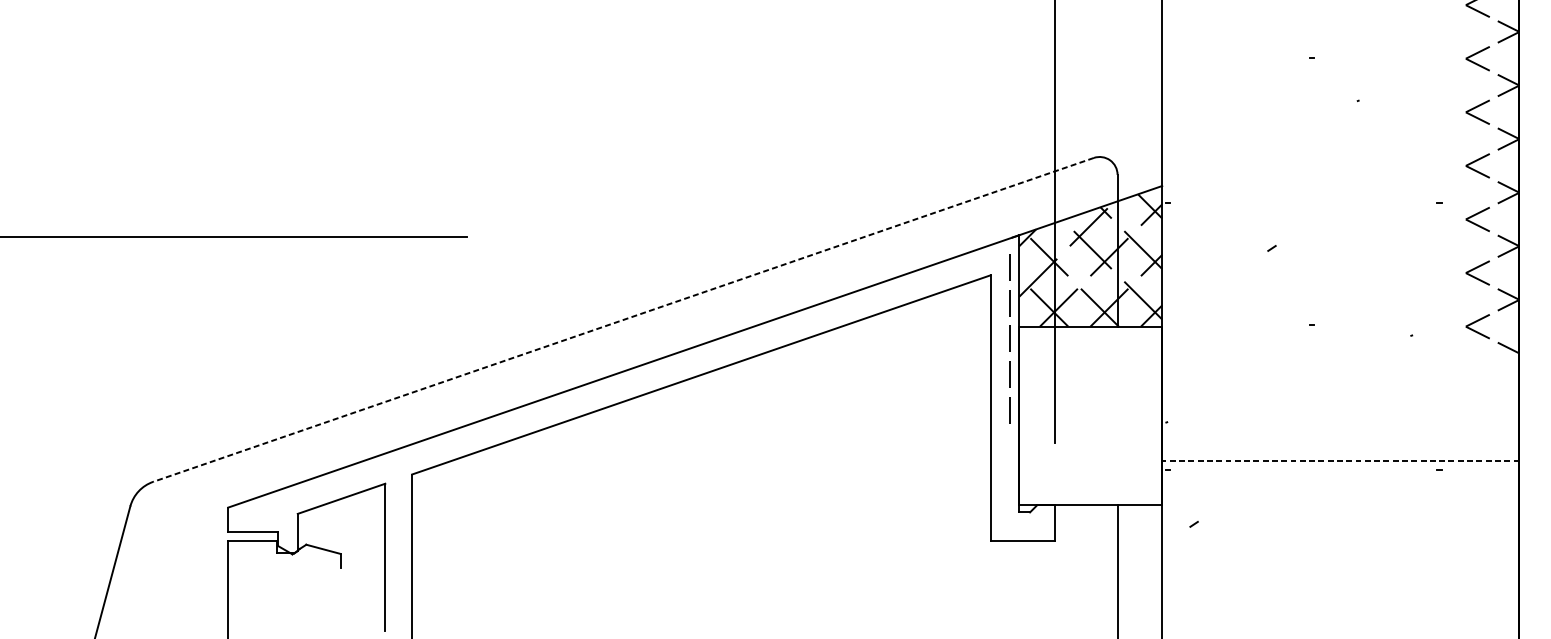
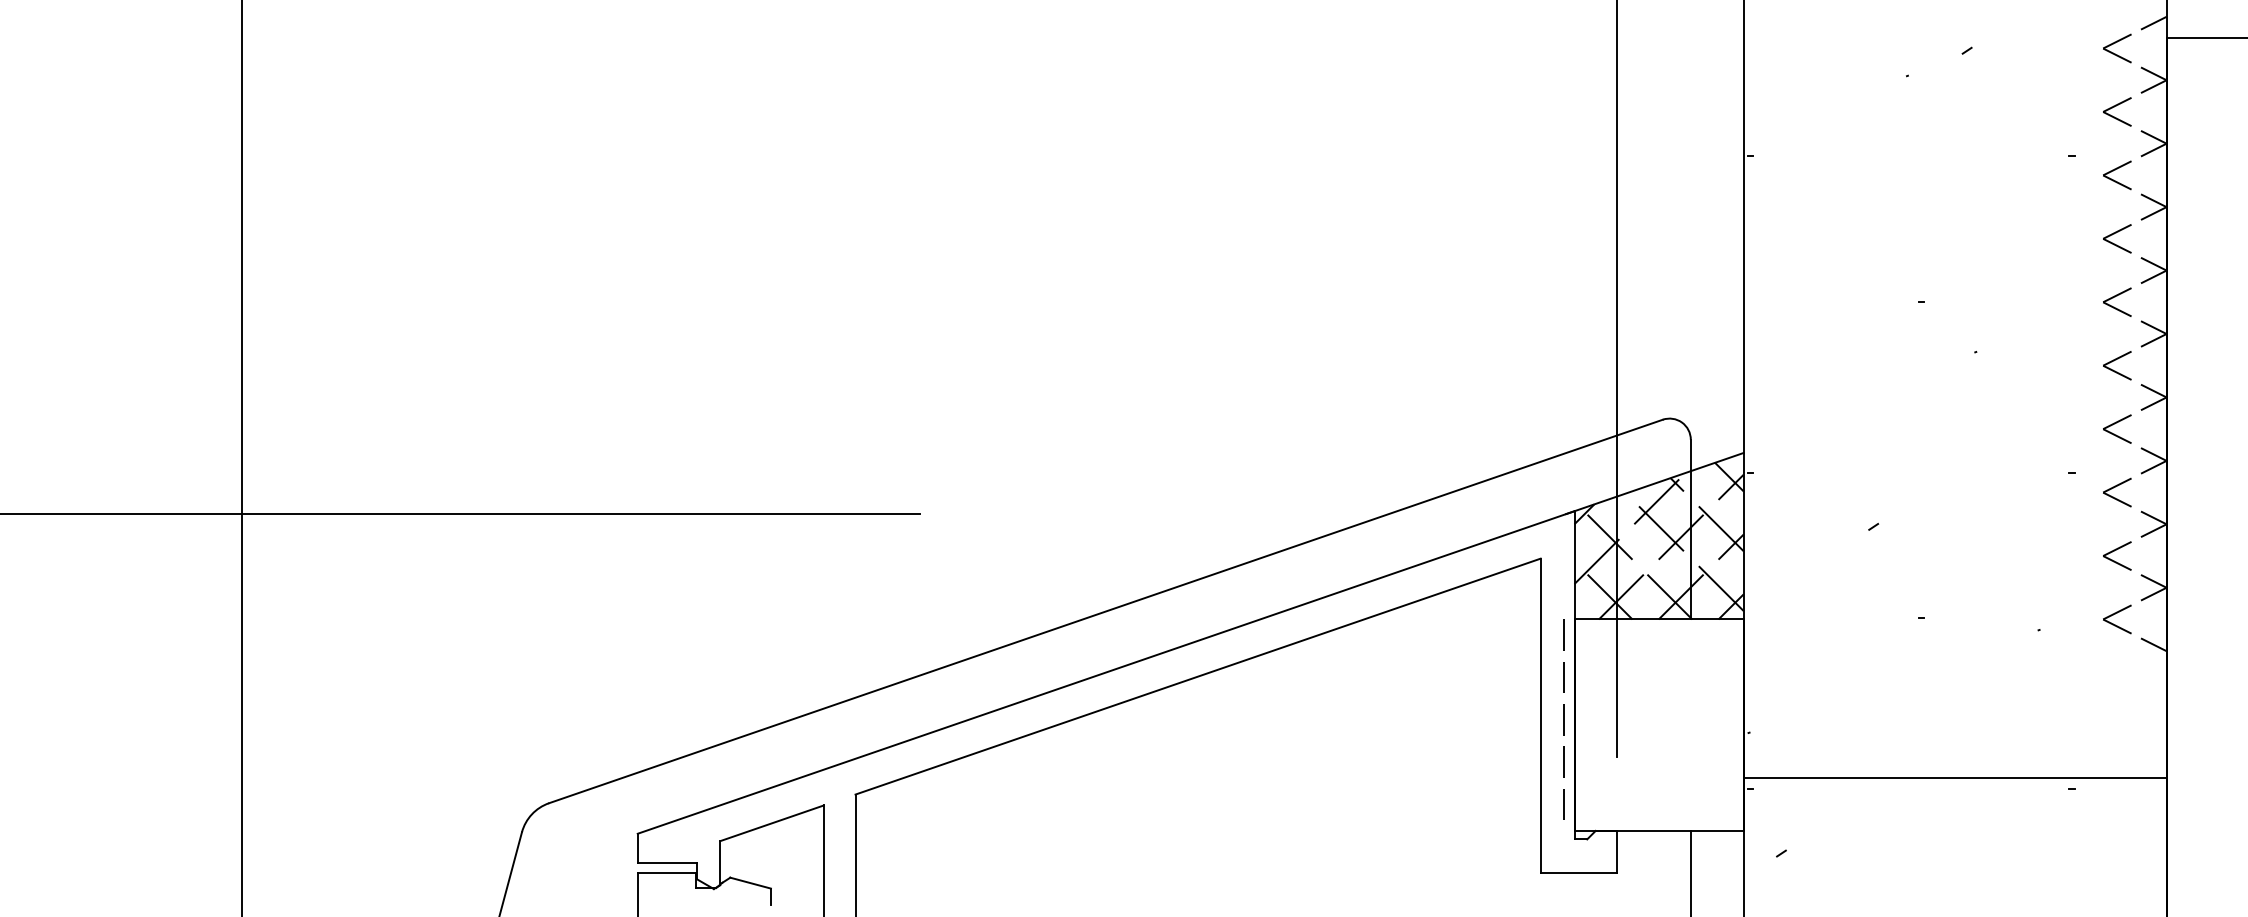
line: (623, 319) -> (1105, 611), dashed -> solid
line: (1010, 338) -> (1563, 719), moved
line: (1340, 460) -> (1954, 778), dashed -> solid

